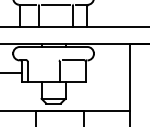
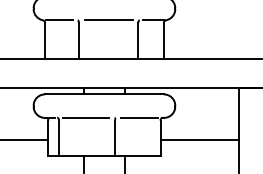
line: (43, 60) -> (86, 118), added
line: (107, 73) -> (199, 140), added

